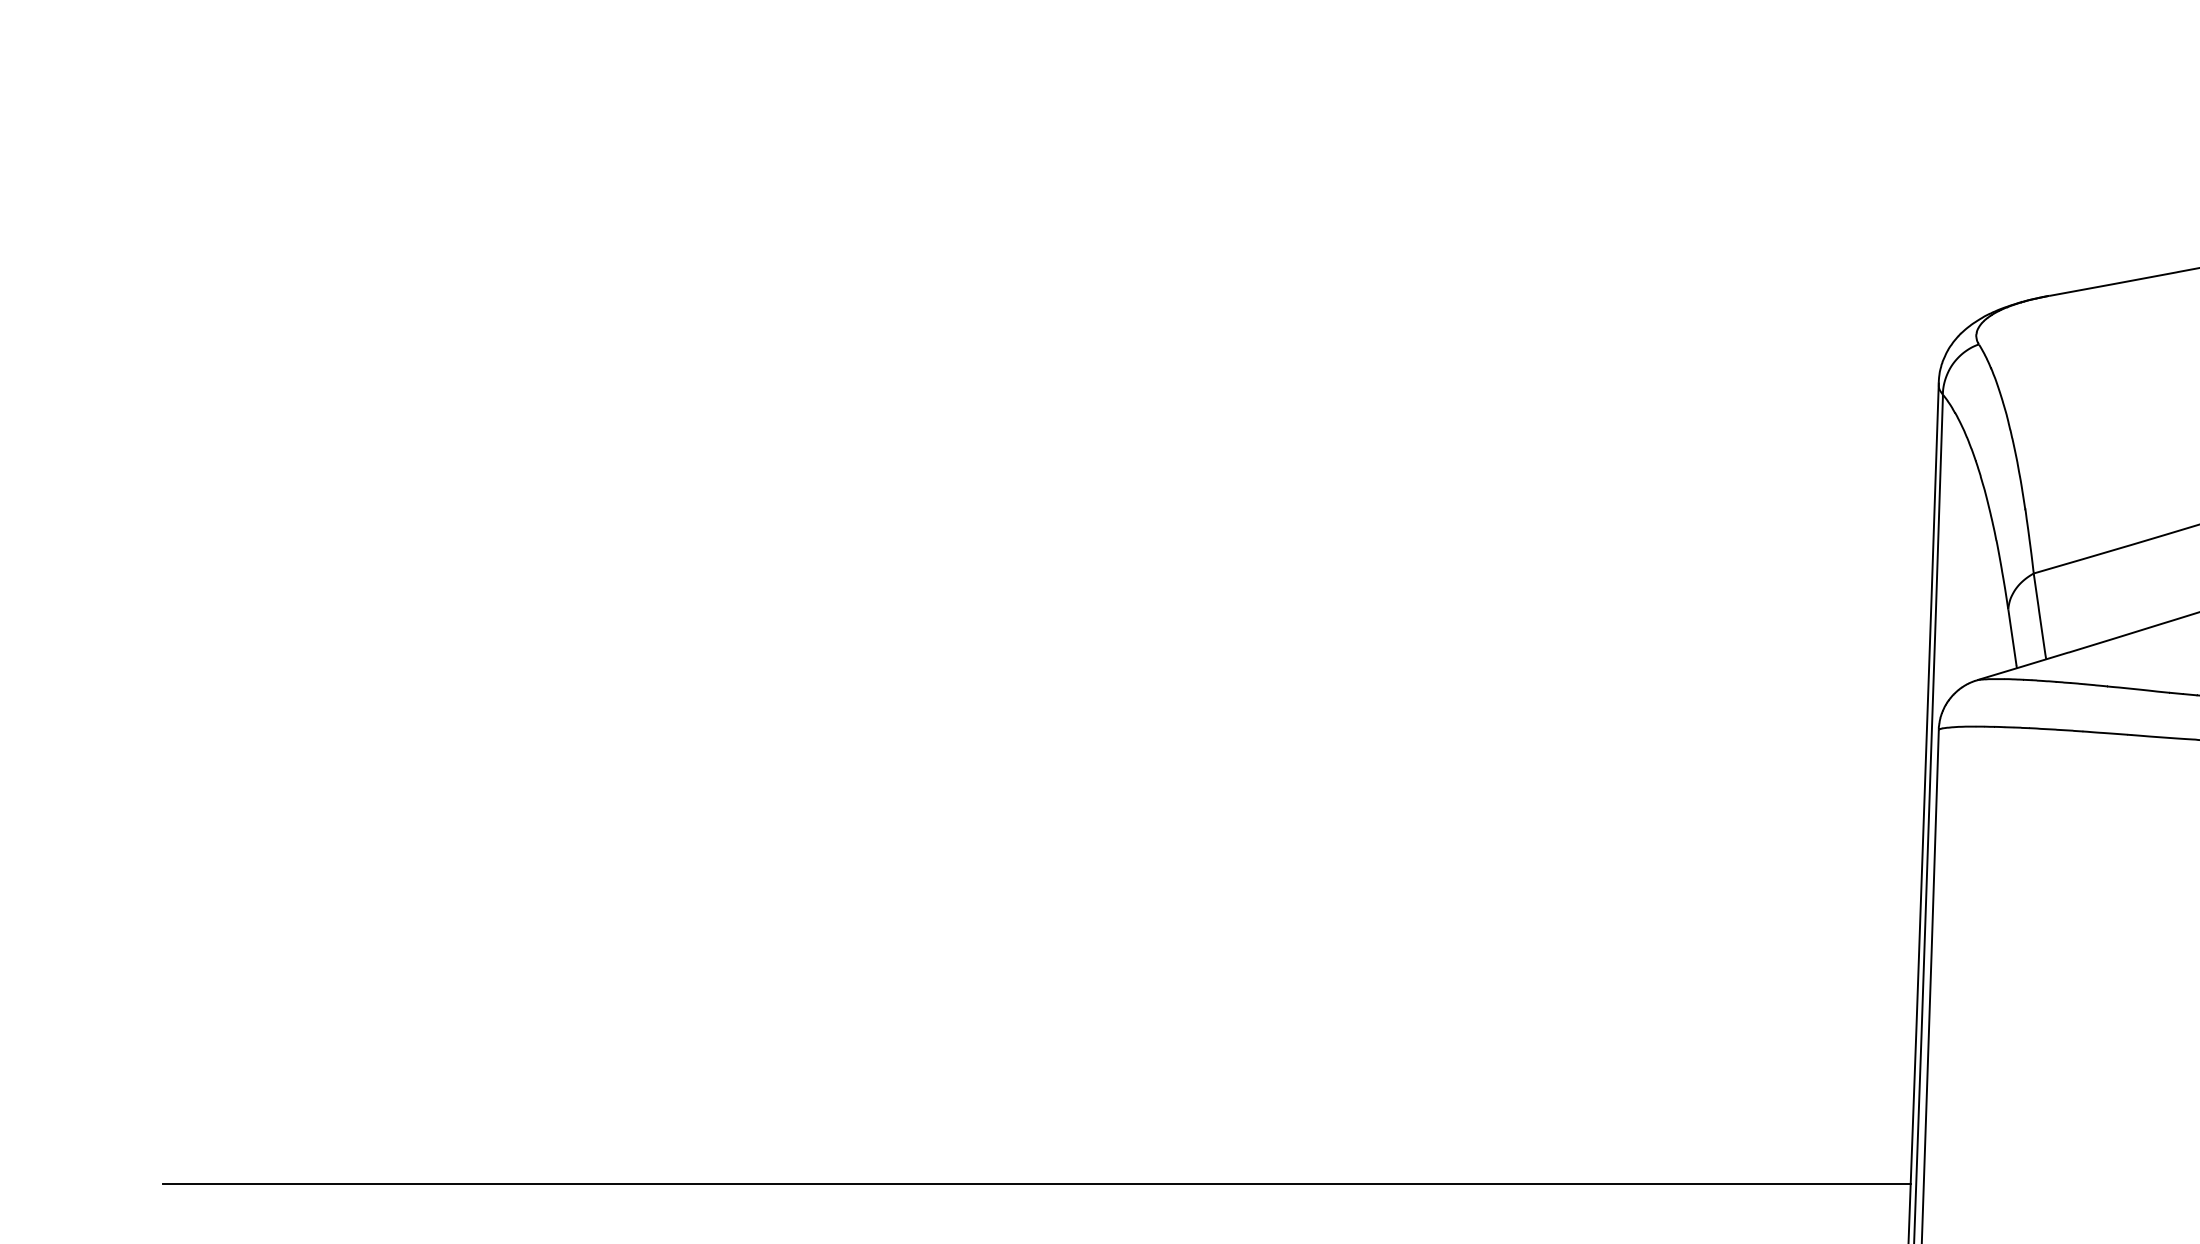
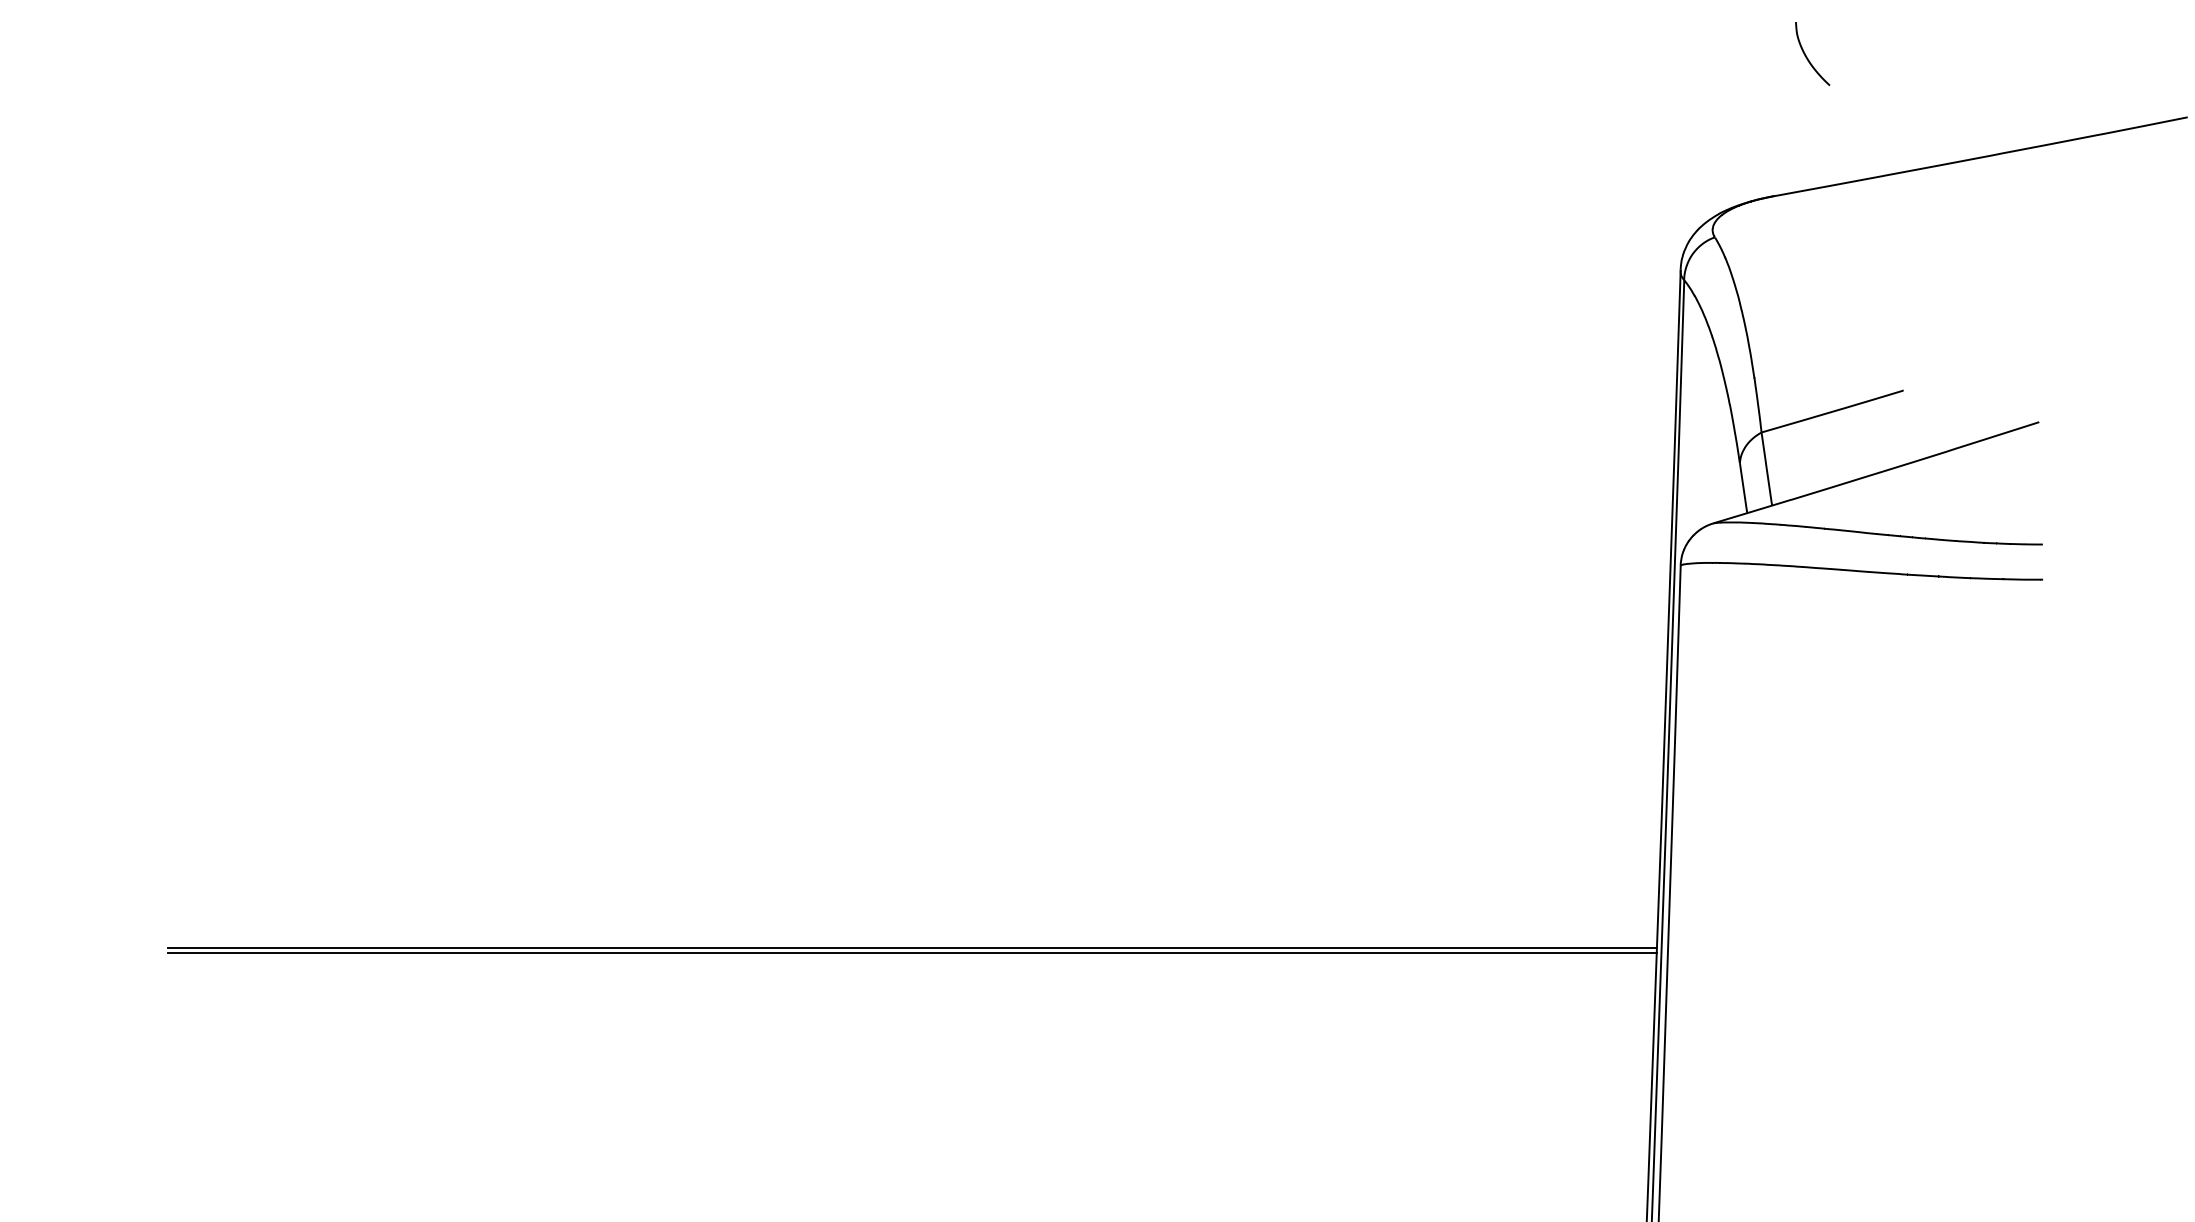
curve: (2087, 132) -> (1807, 56), added
line: (1036, 1179) -> (912, 948), added

